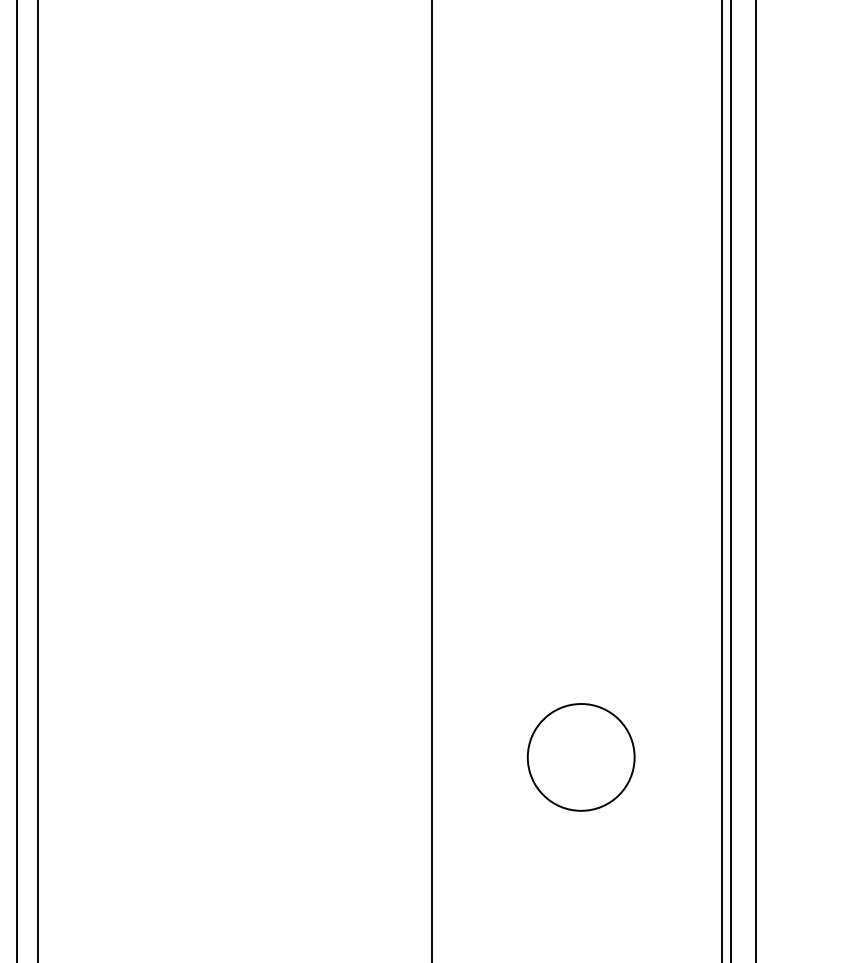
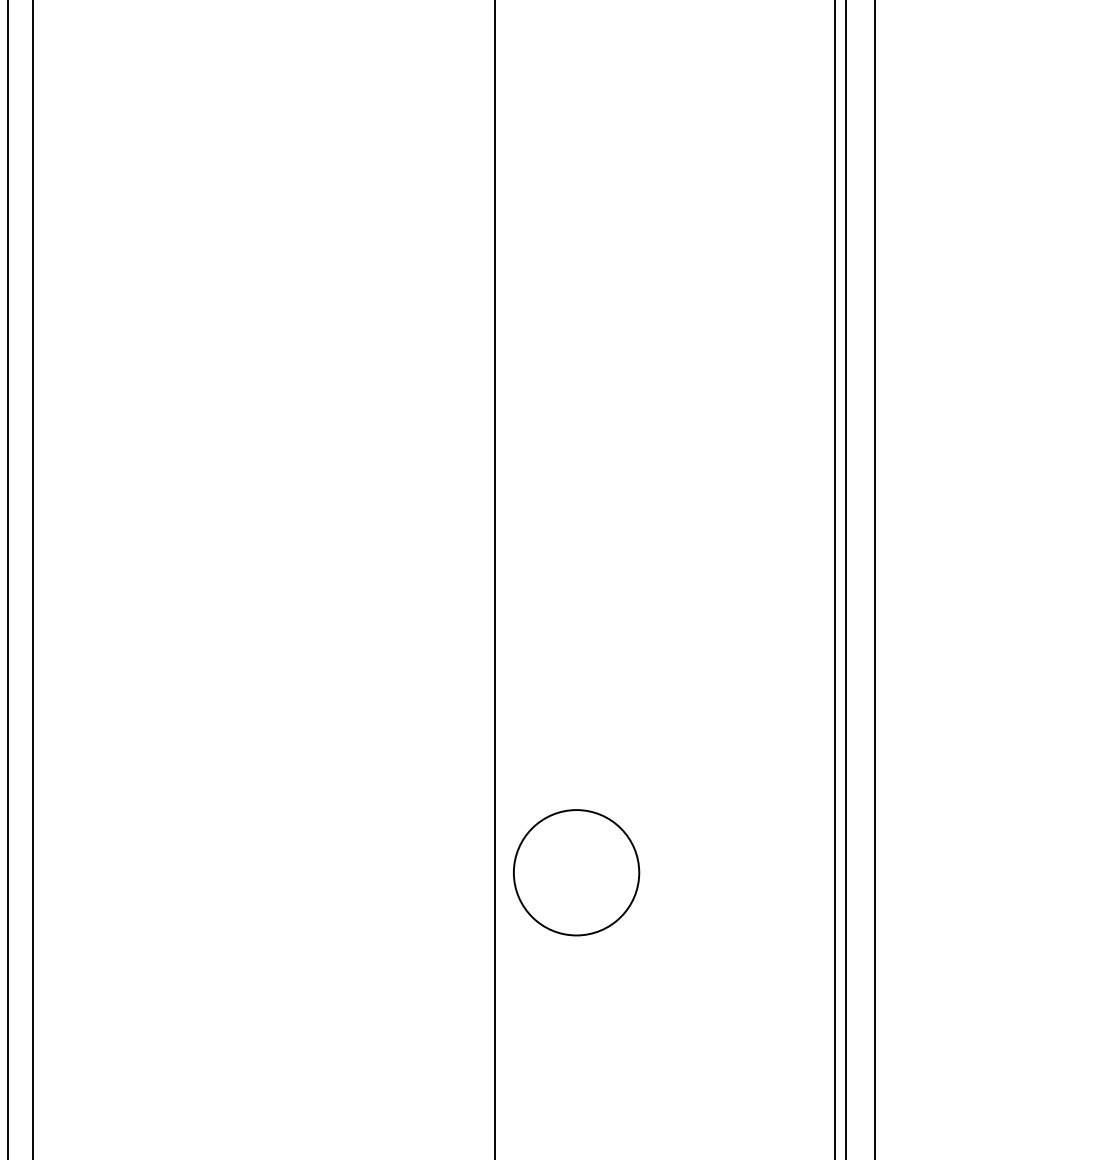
circle: (581, 757) -> (576, 872), moved

